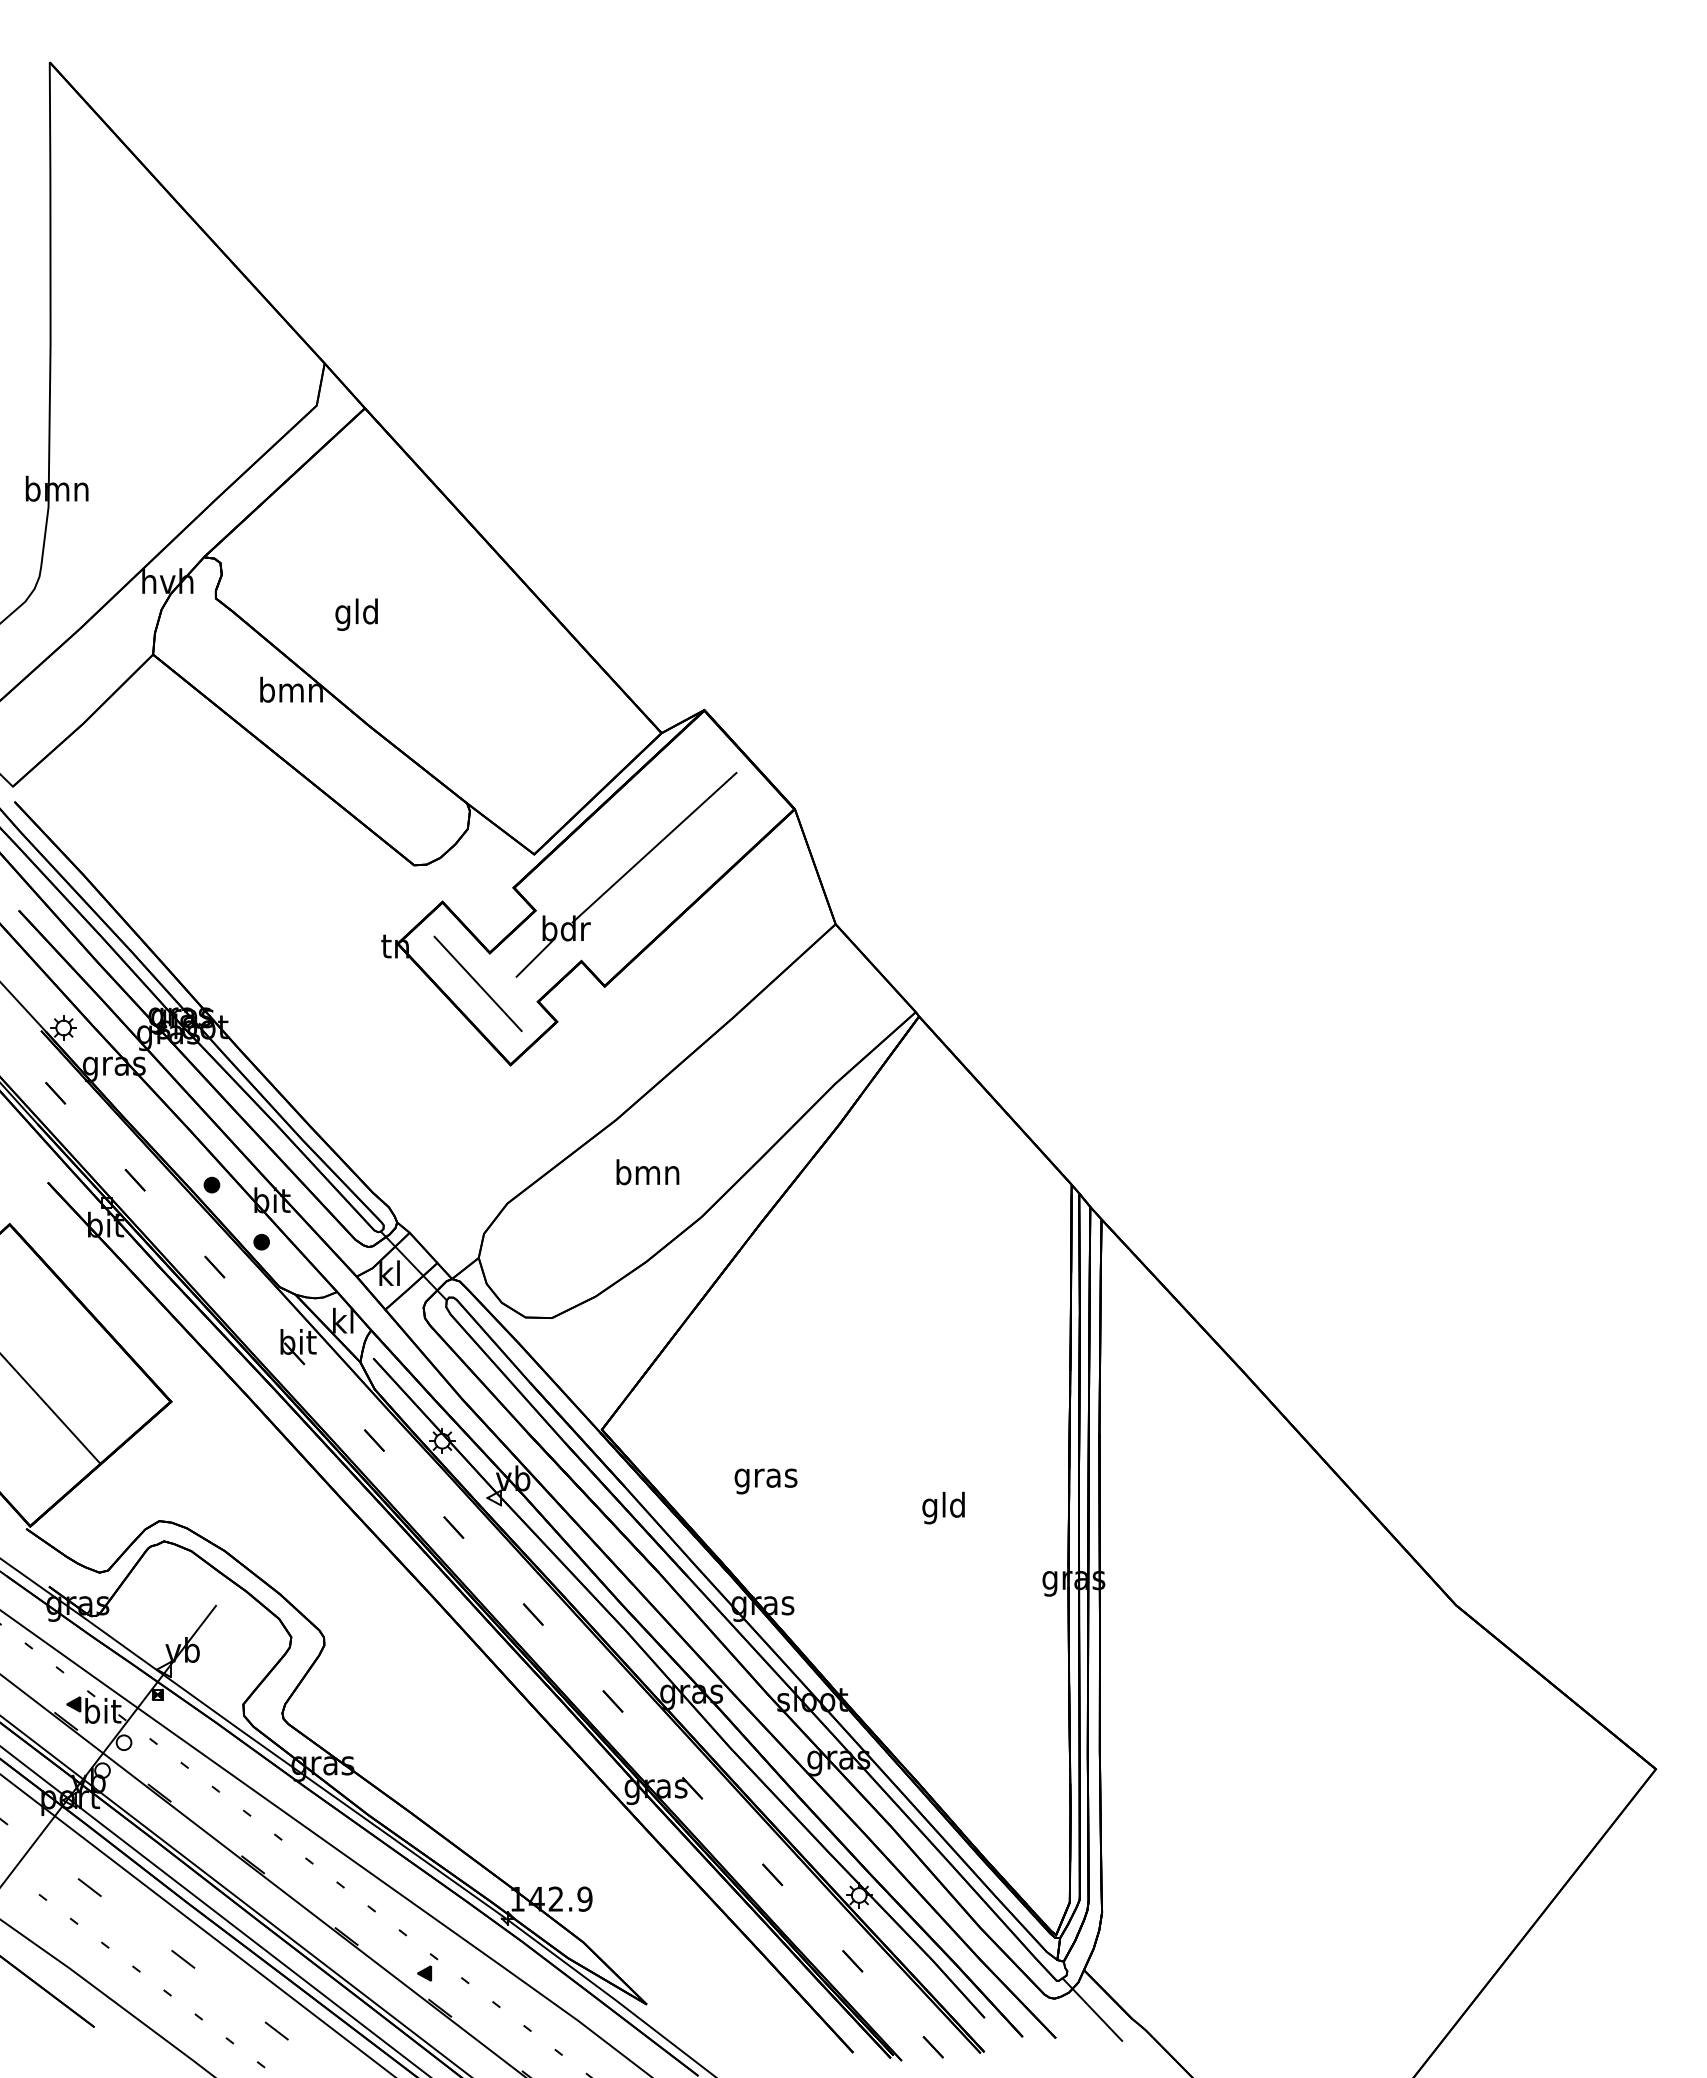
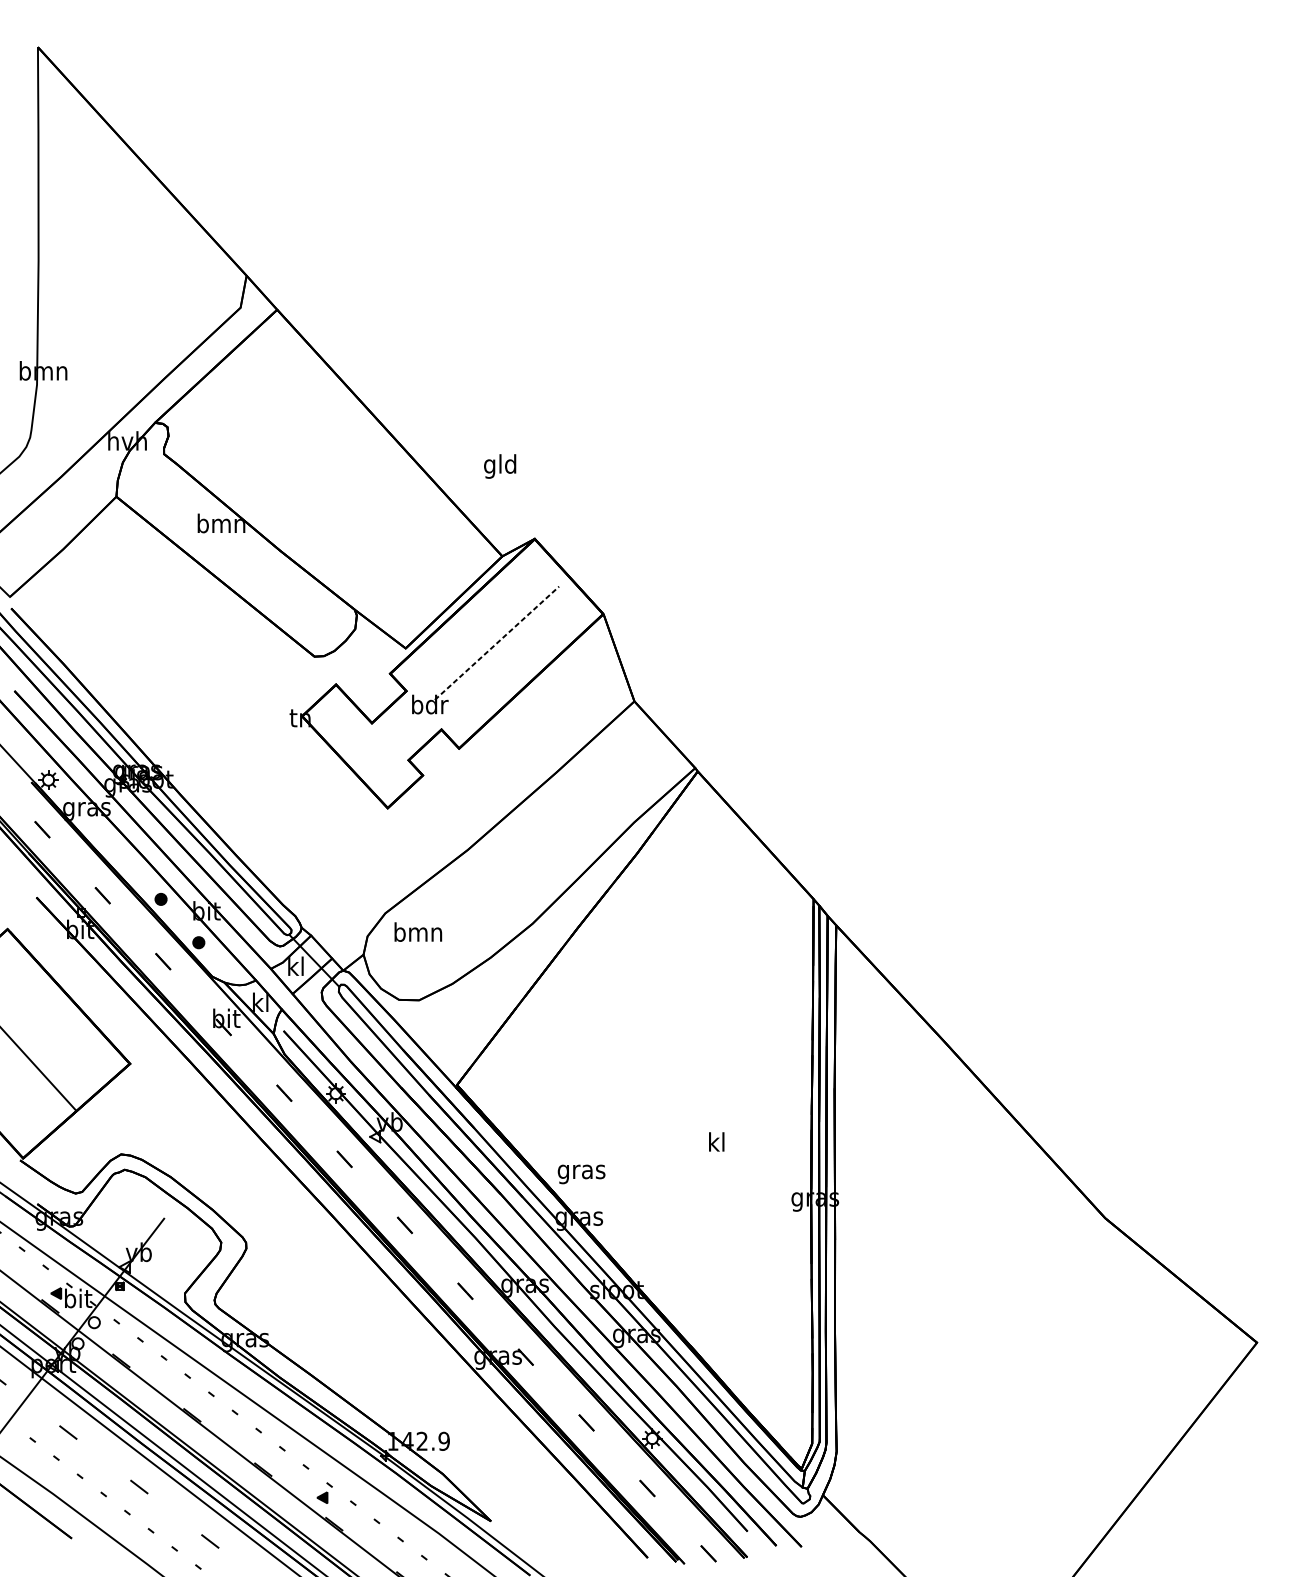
text: (356, 614) -> (499, 466), moved
line: (654, 847) -> (496, 643), solid -> dashed
line: (535, 957) -> (406, 726), removed
line: (477, 983) -> (362, 746), removed
text: (647, 1172) -> (418, 932), moved
text: (765, 1481) -> (581, 1174), moved
text: (943, 1507) -> (716, 1144), gld -> kl
line: (1092, 2009) -> (829, 1525), removed

